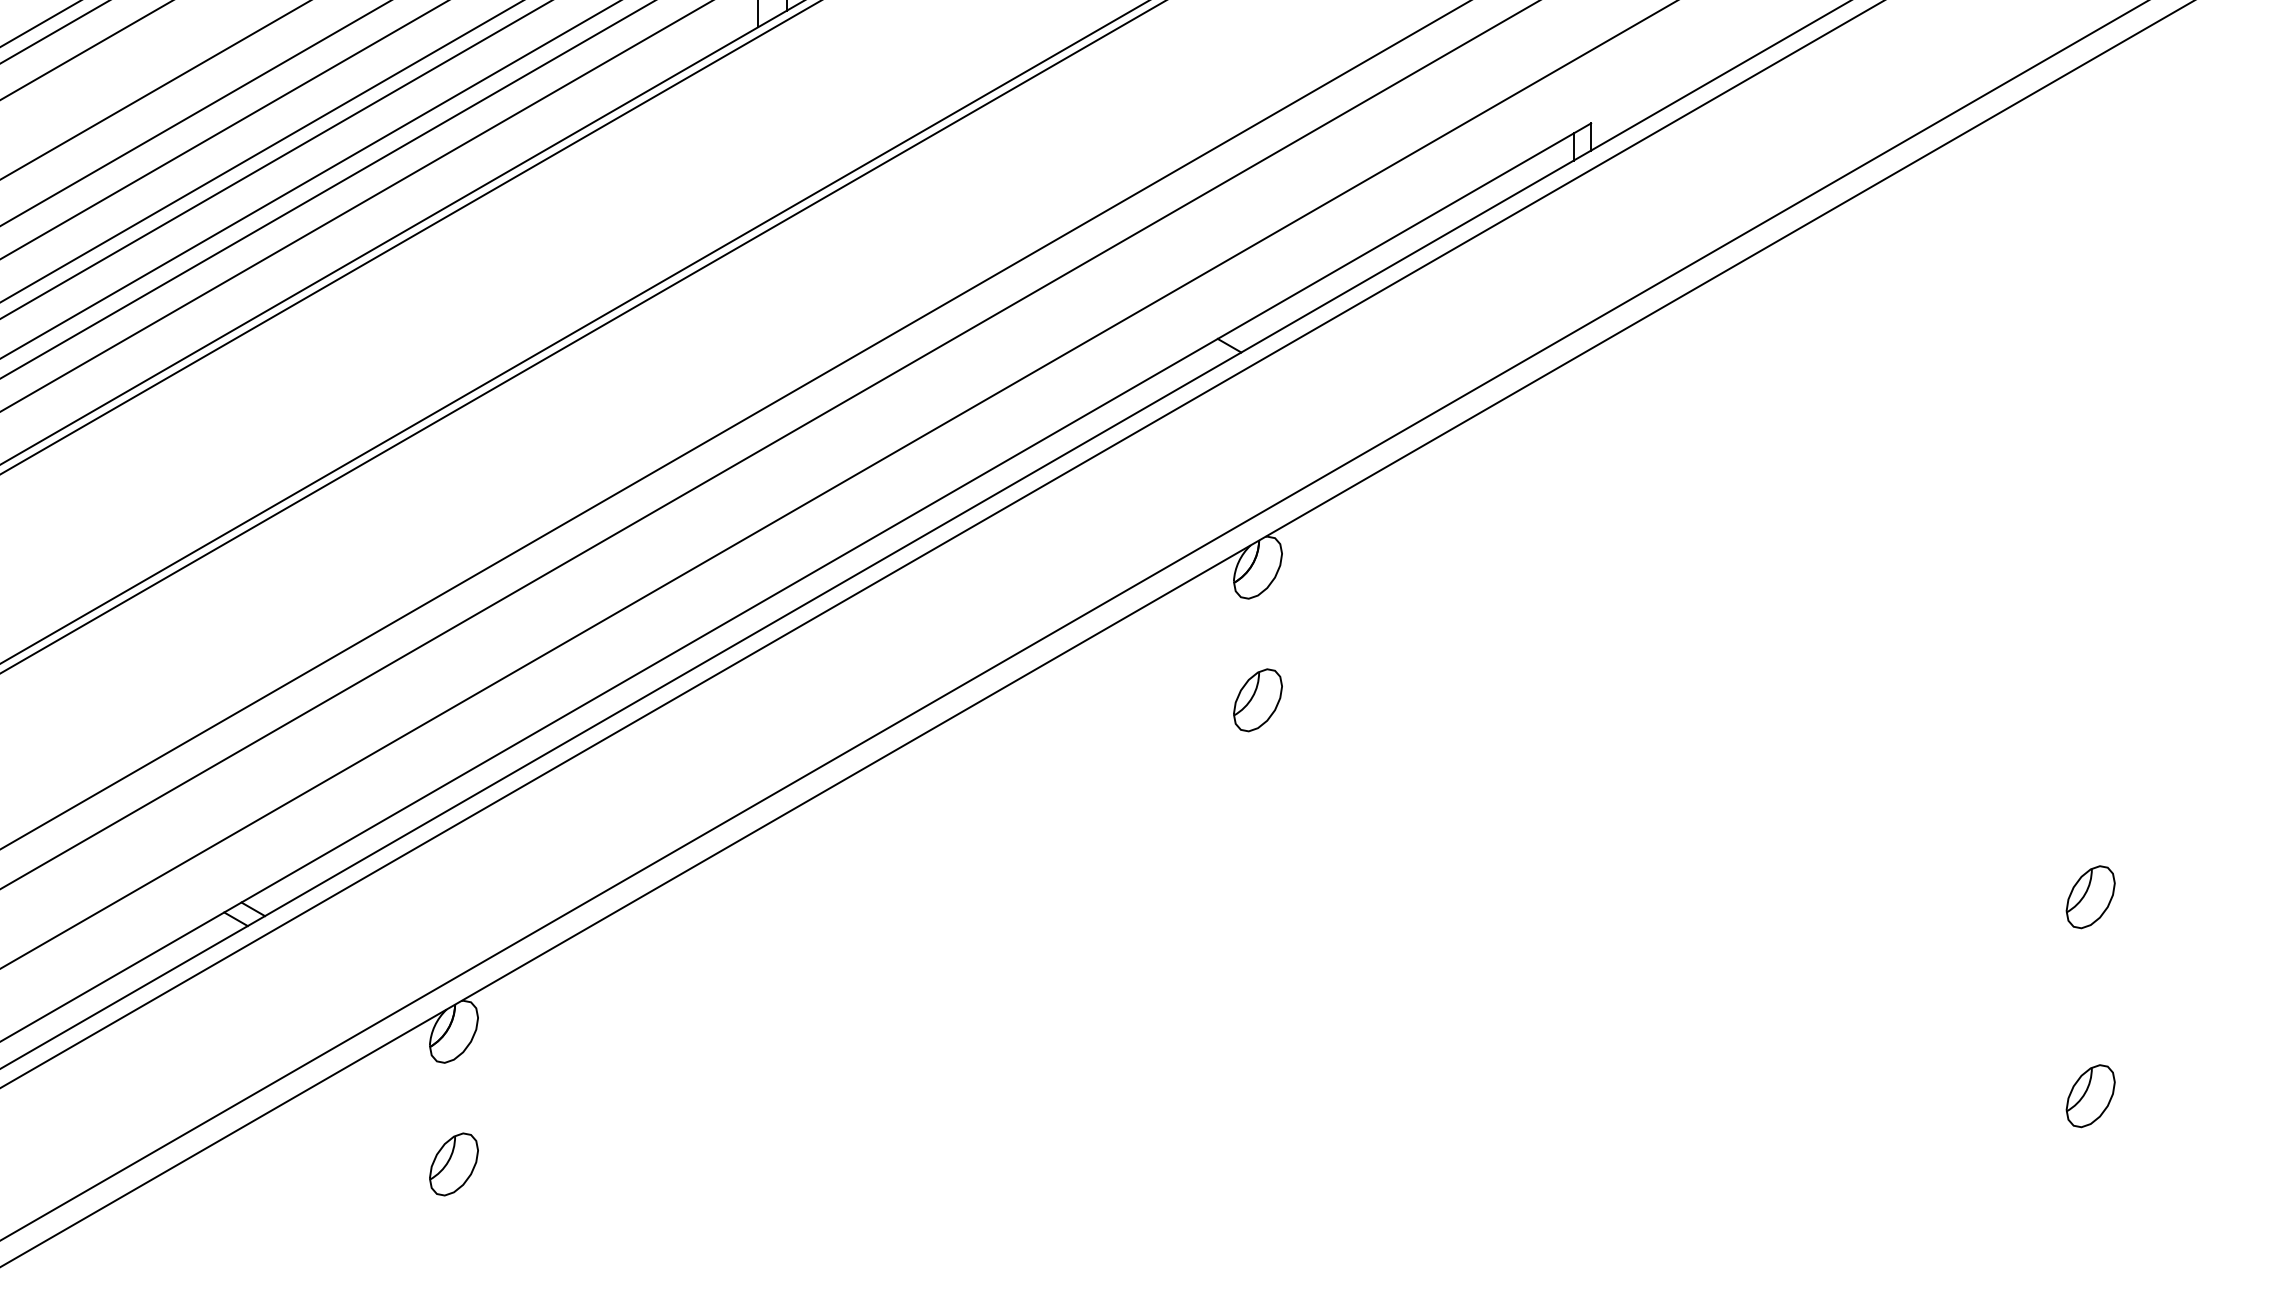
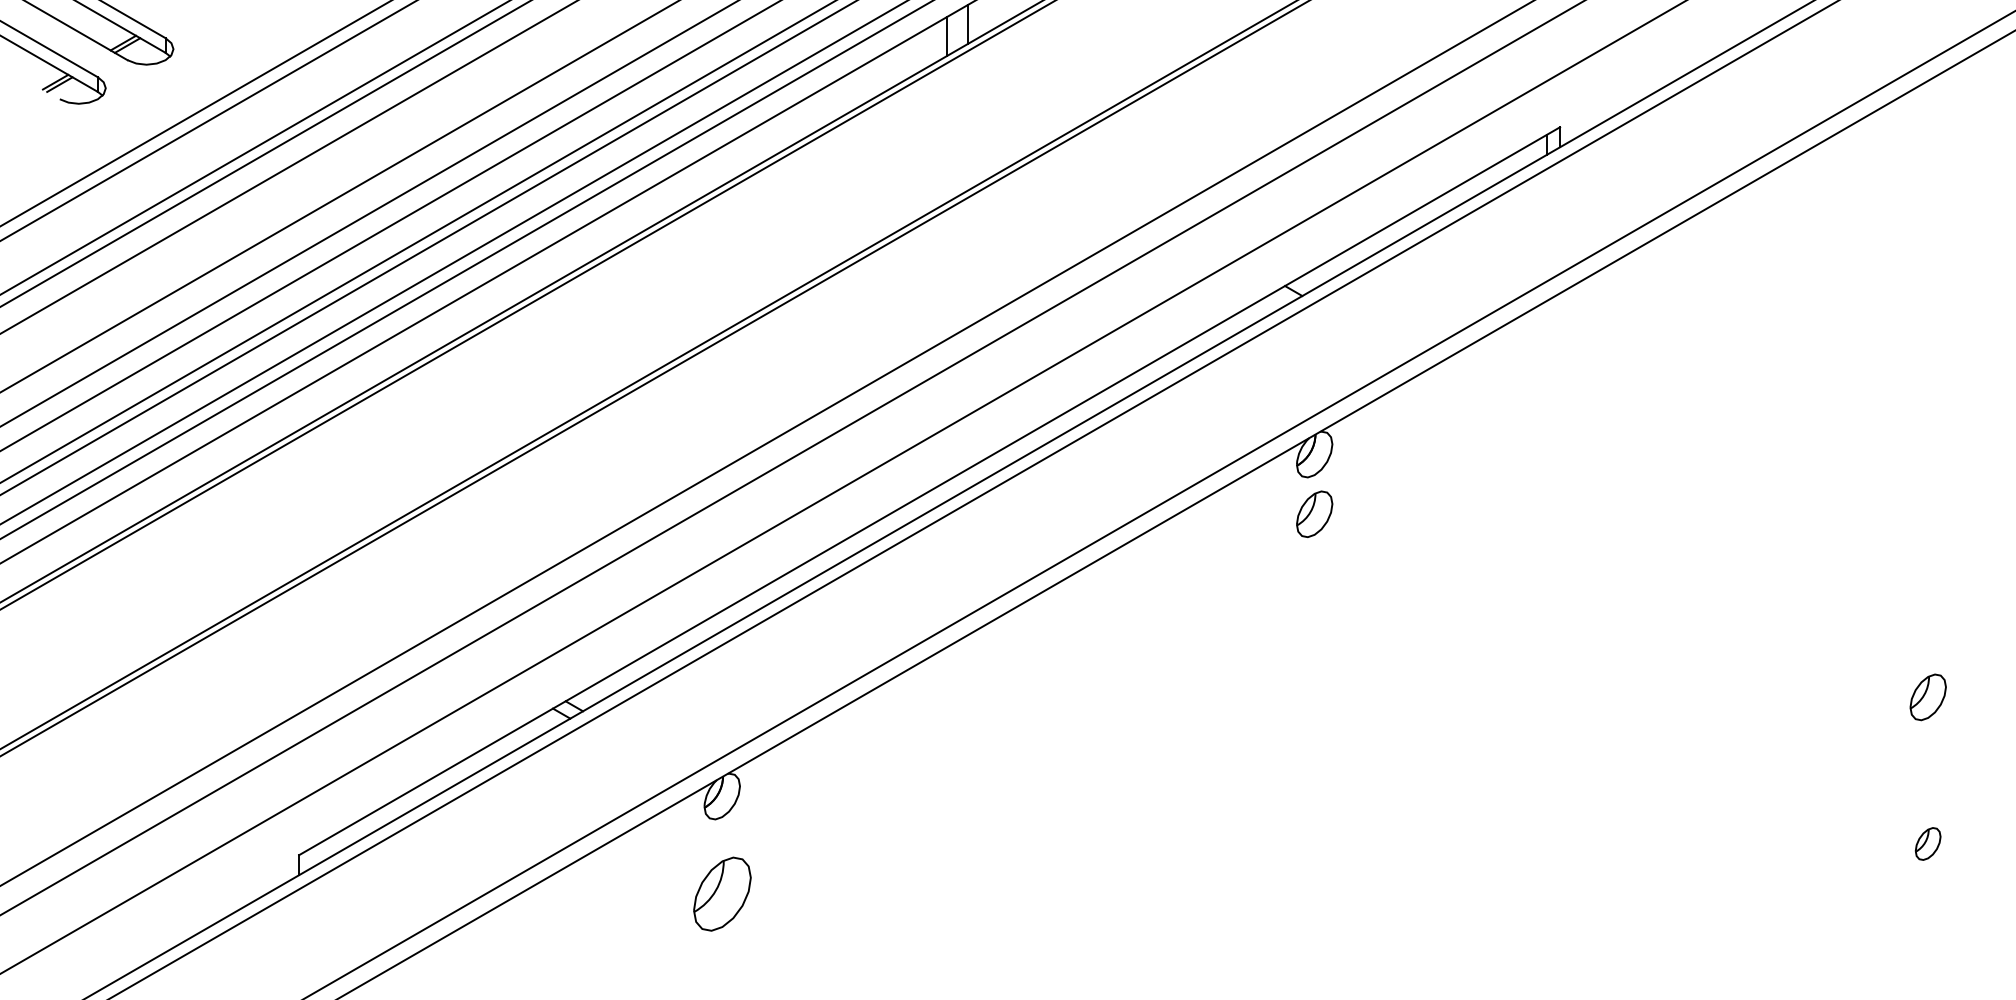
part: (1257, 699) -> (1314, 513), moved
part: (2089, 1095) -> (1927, 843), size x0.7
part: (452, 1164) -> (721, 894), size x1.6

